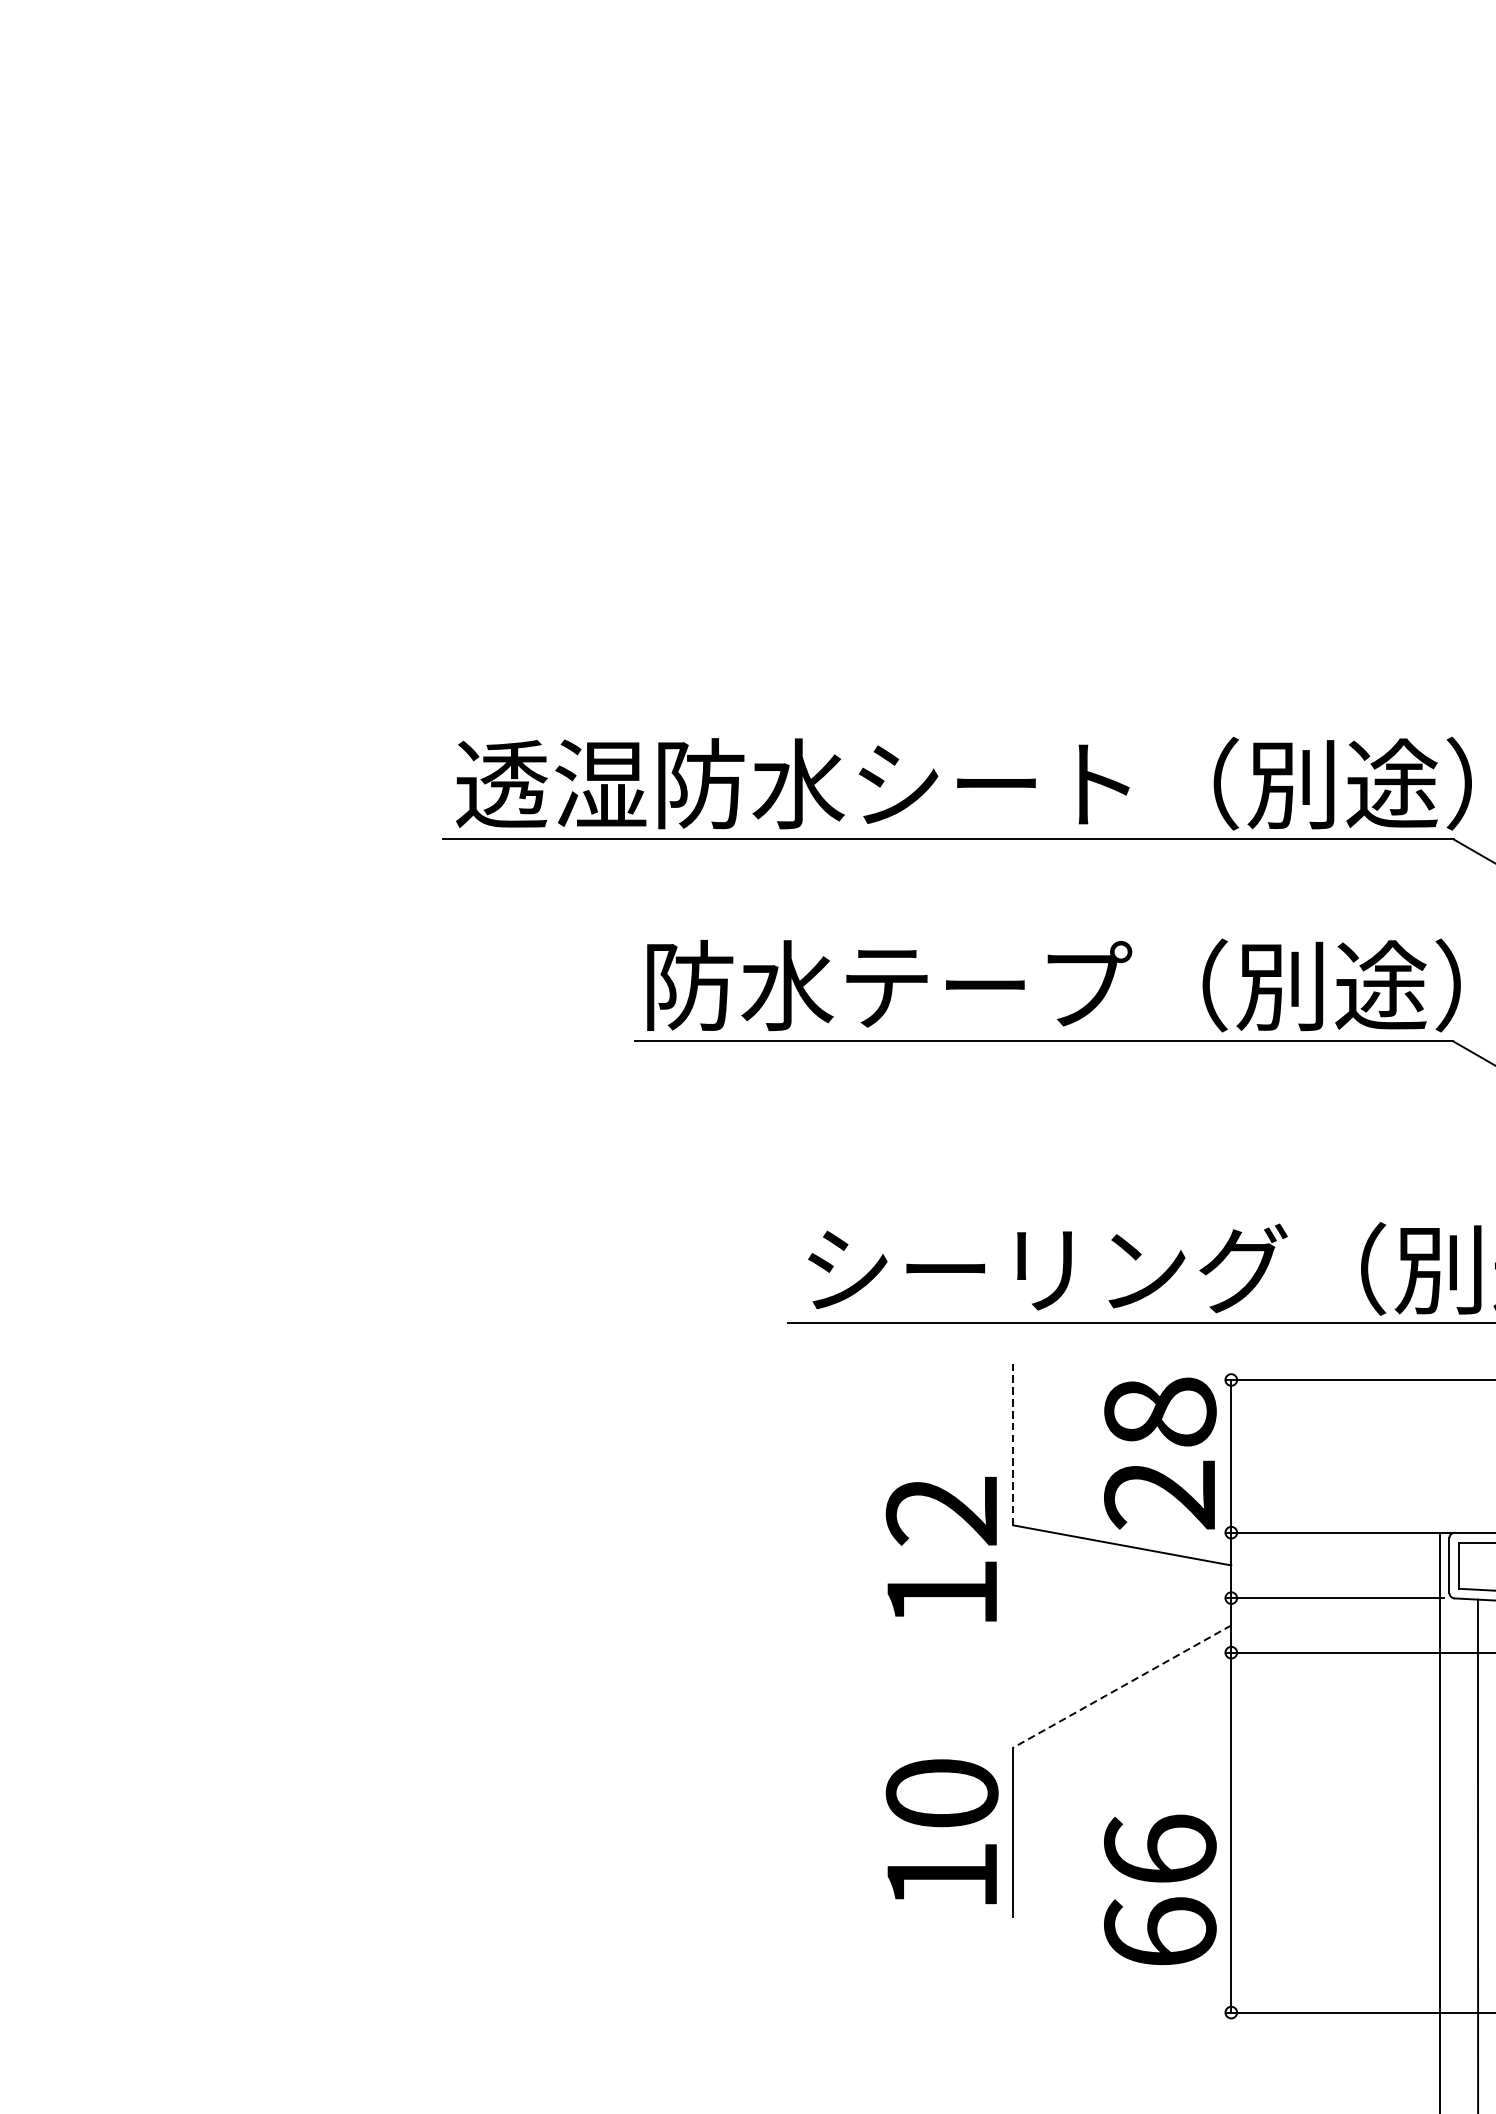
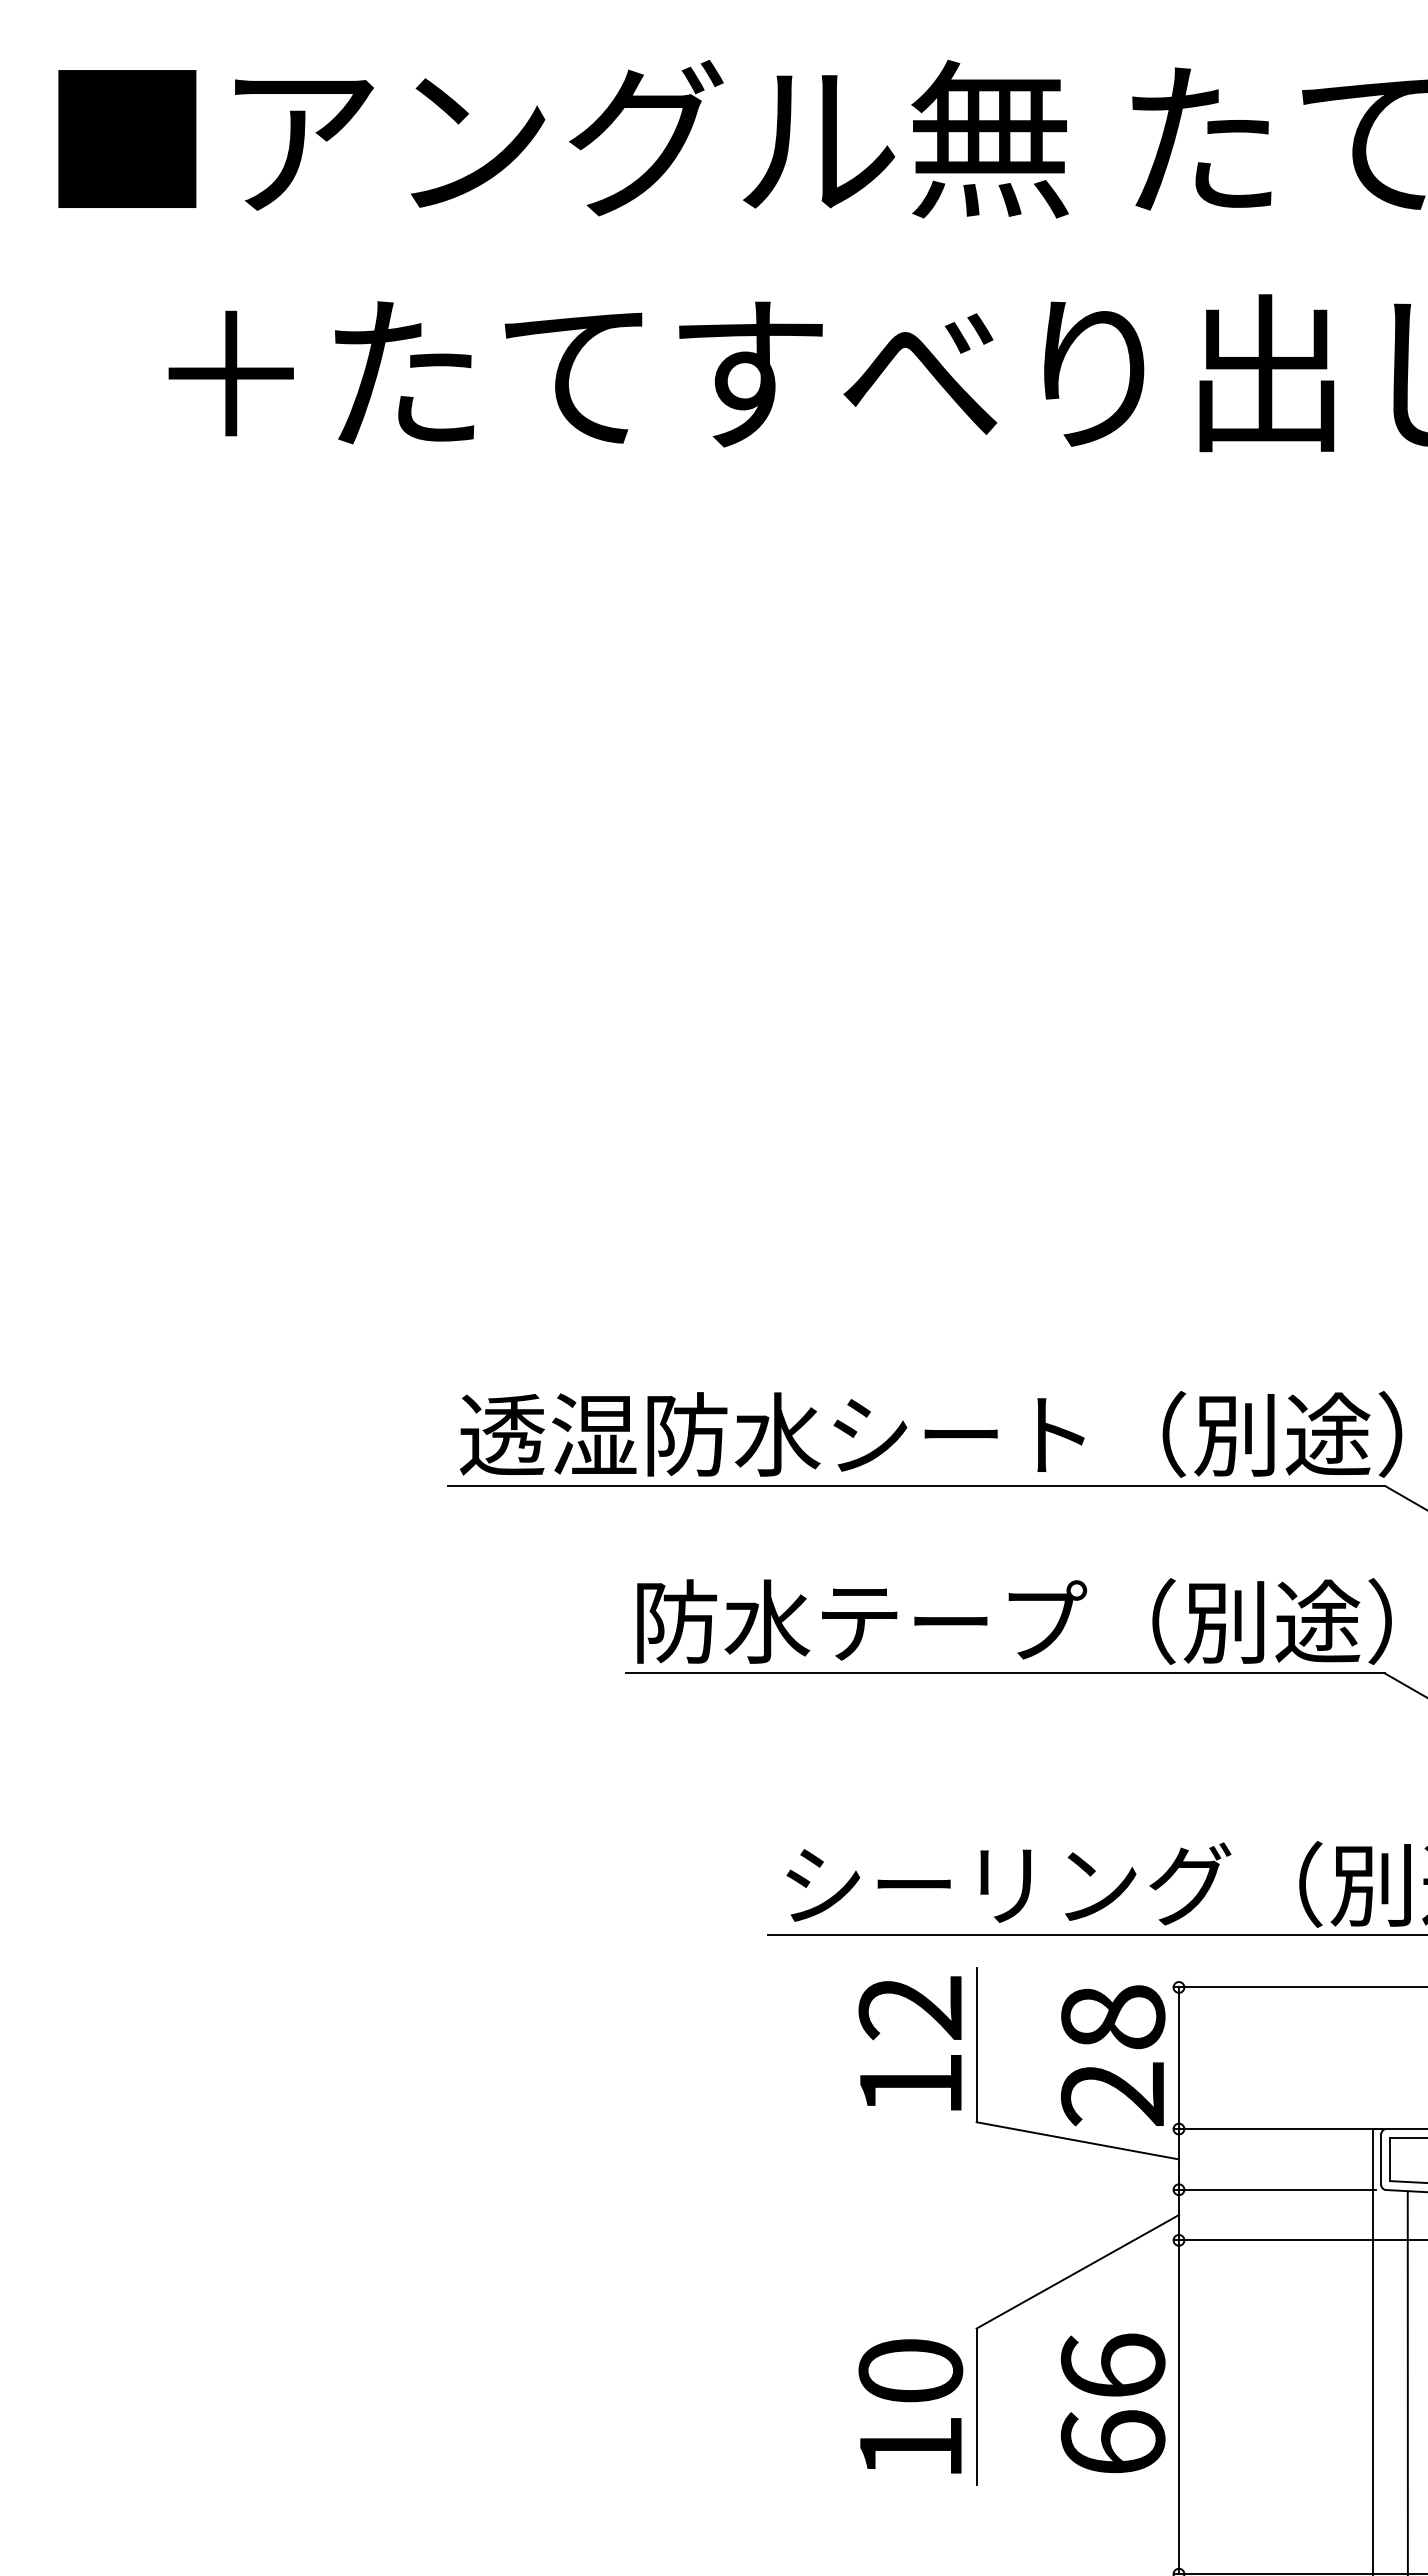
line: (1012, 1441) -> (976, 2044), dashed -> solid
text: (940, 1549) -> (909, 2043), moved
line: (1121, 1686) -> (1077, 2271), dashed -> solid
text: (1159, 1890) -> (1112, 2403), moved

